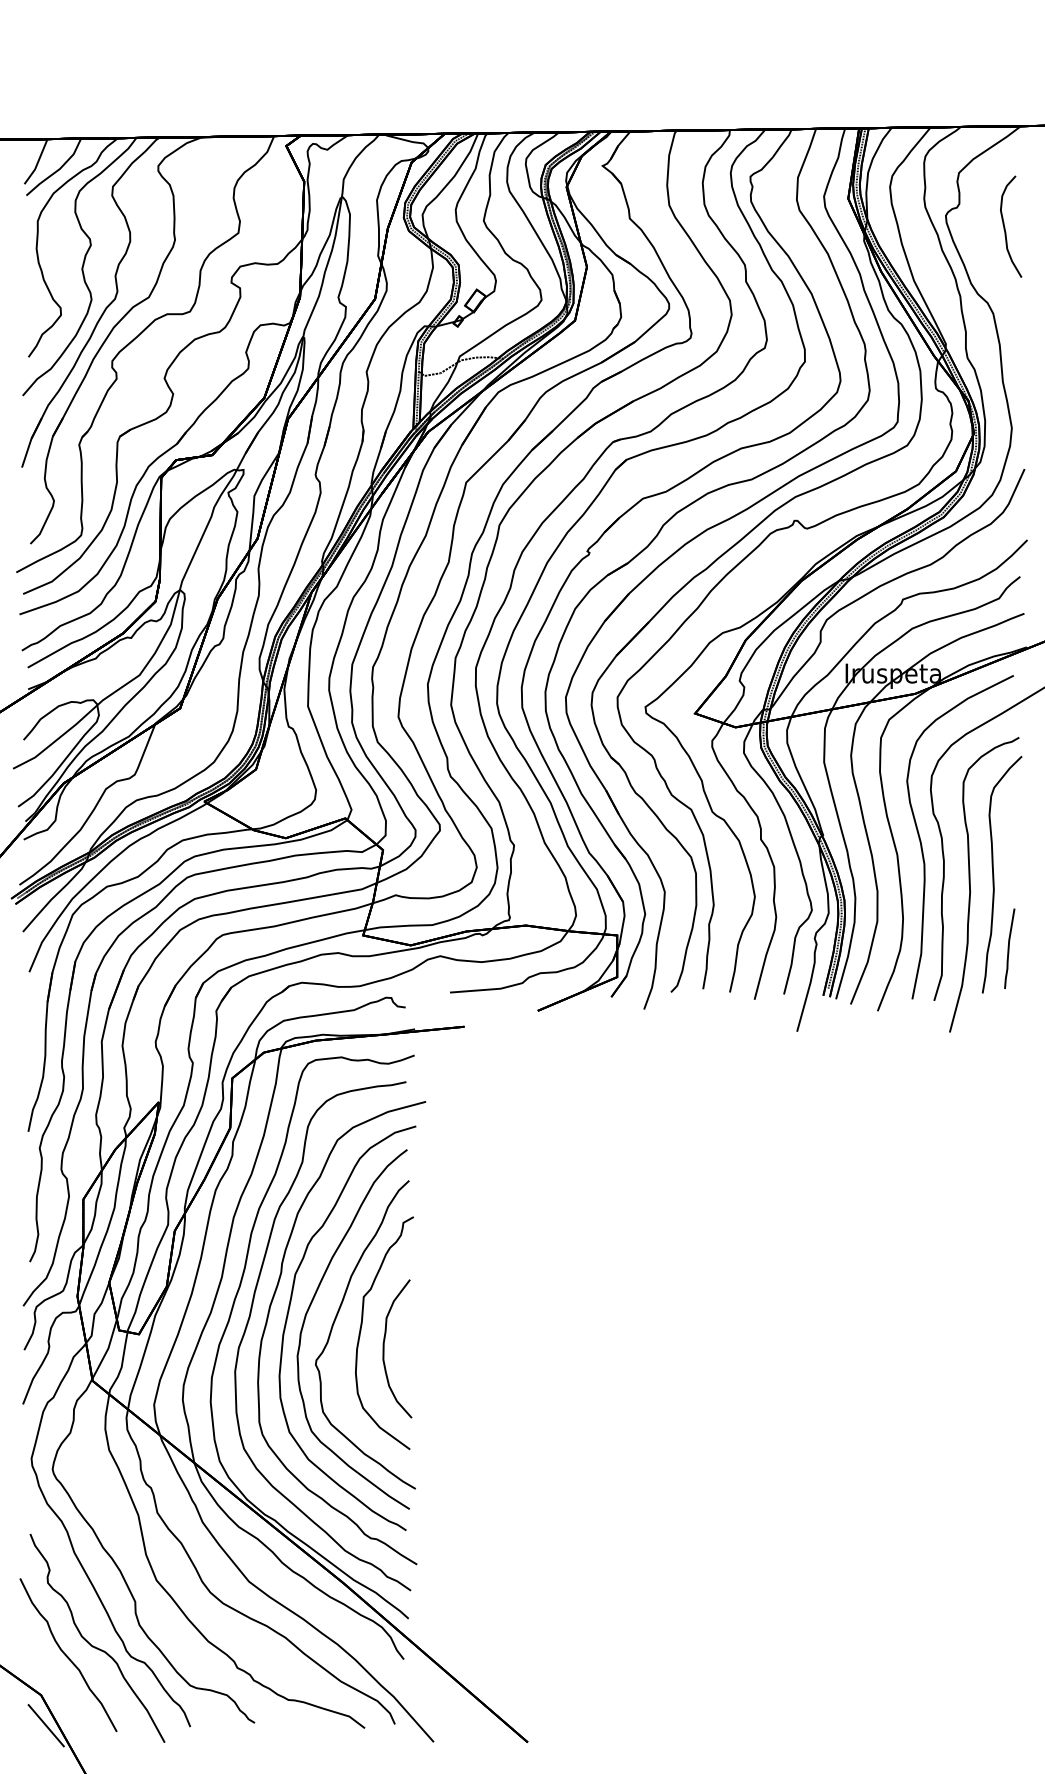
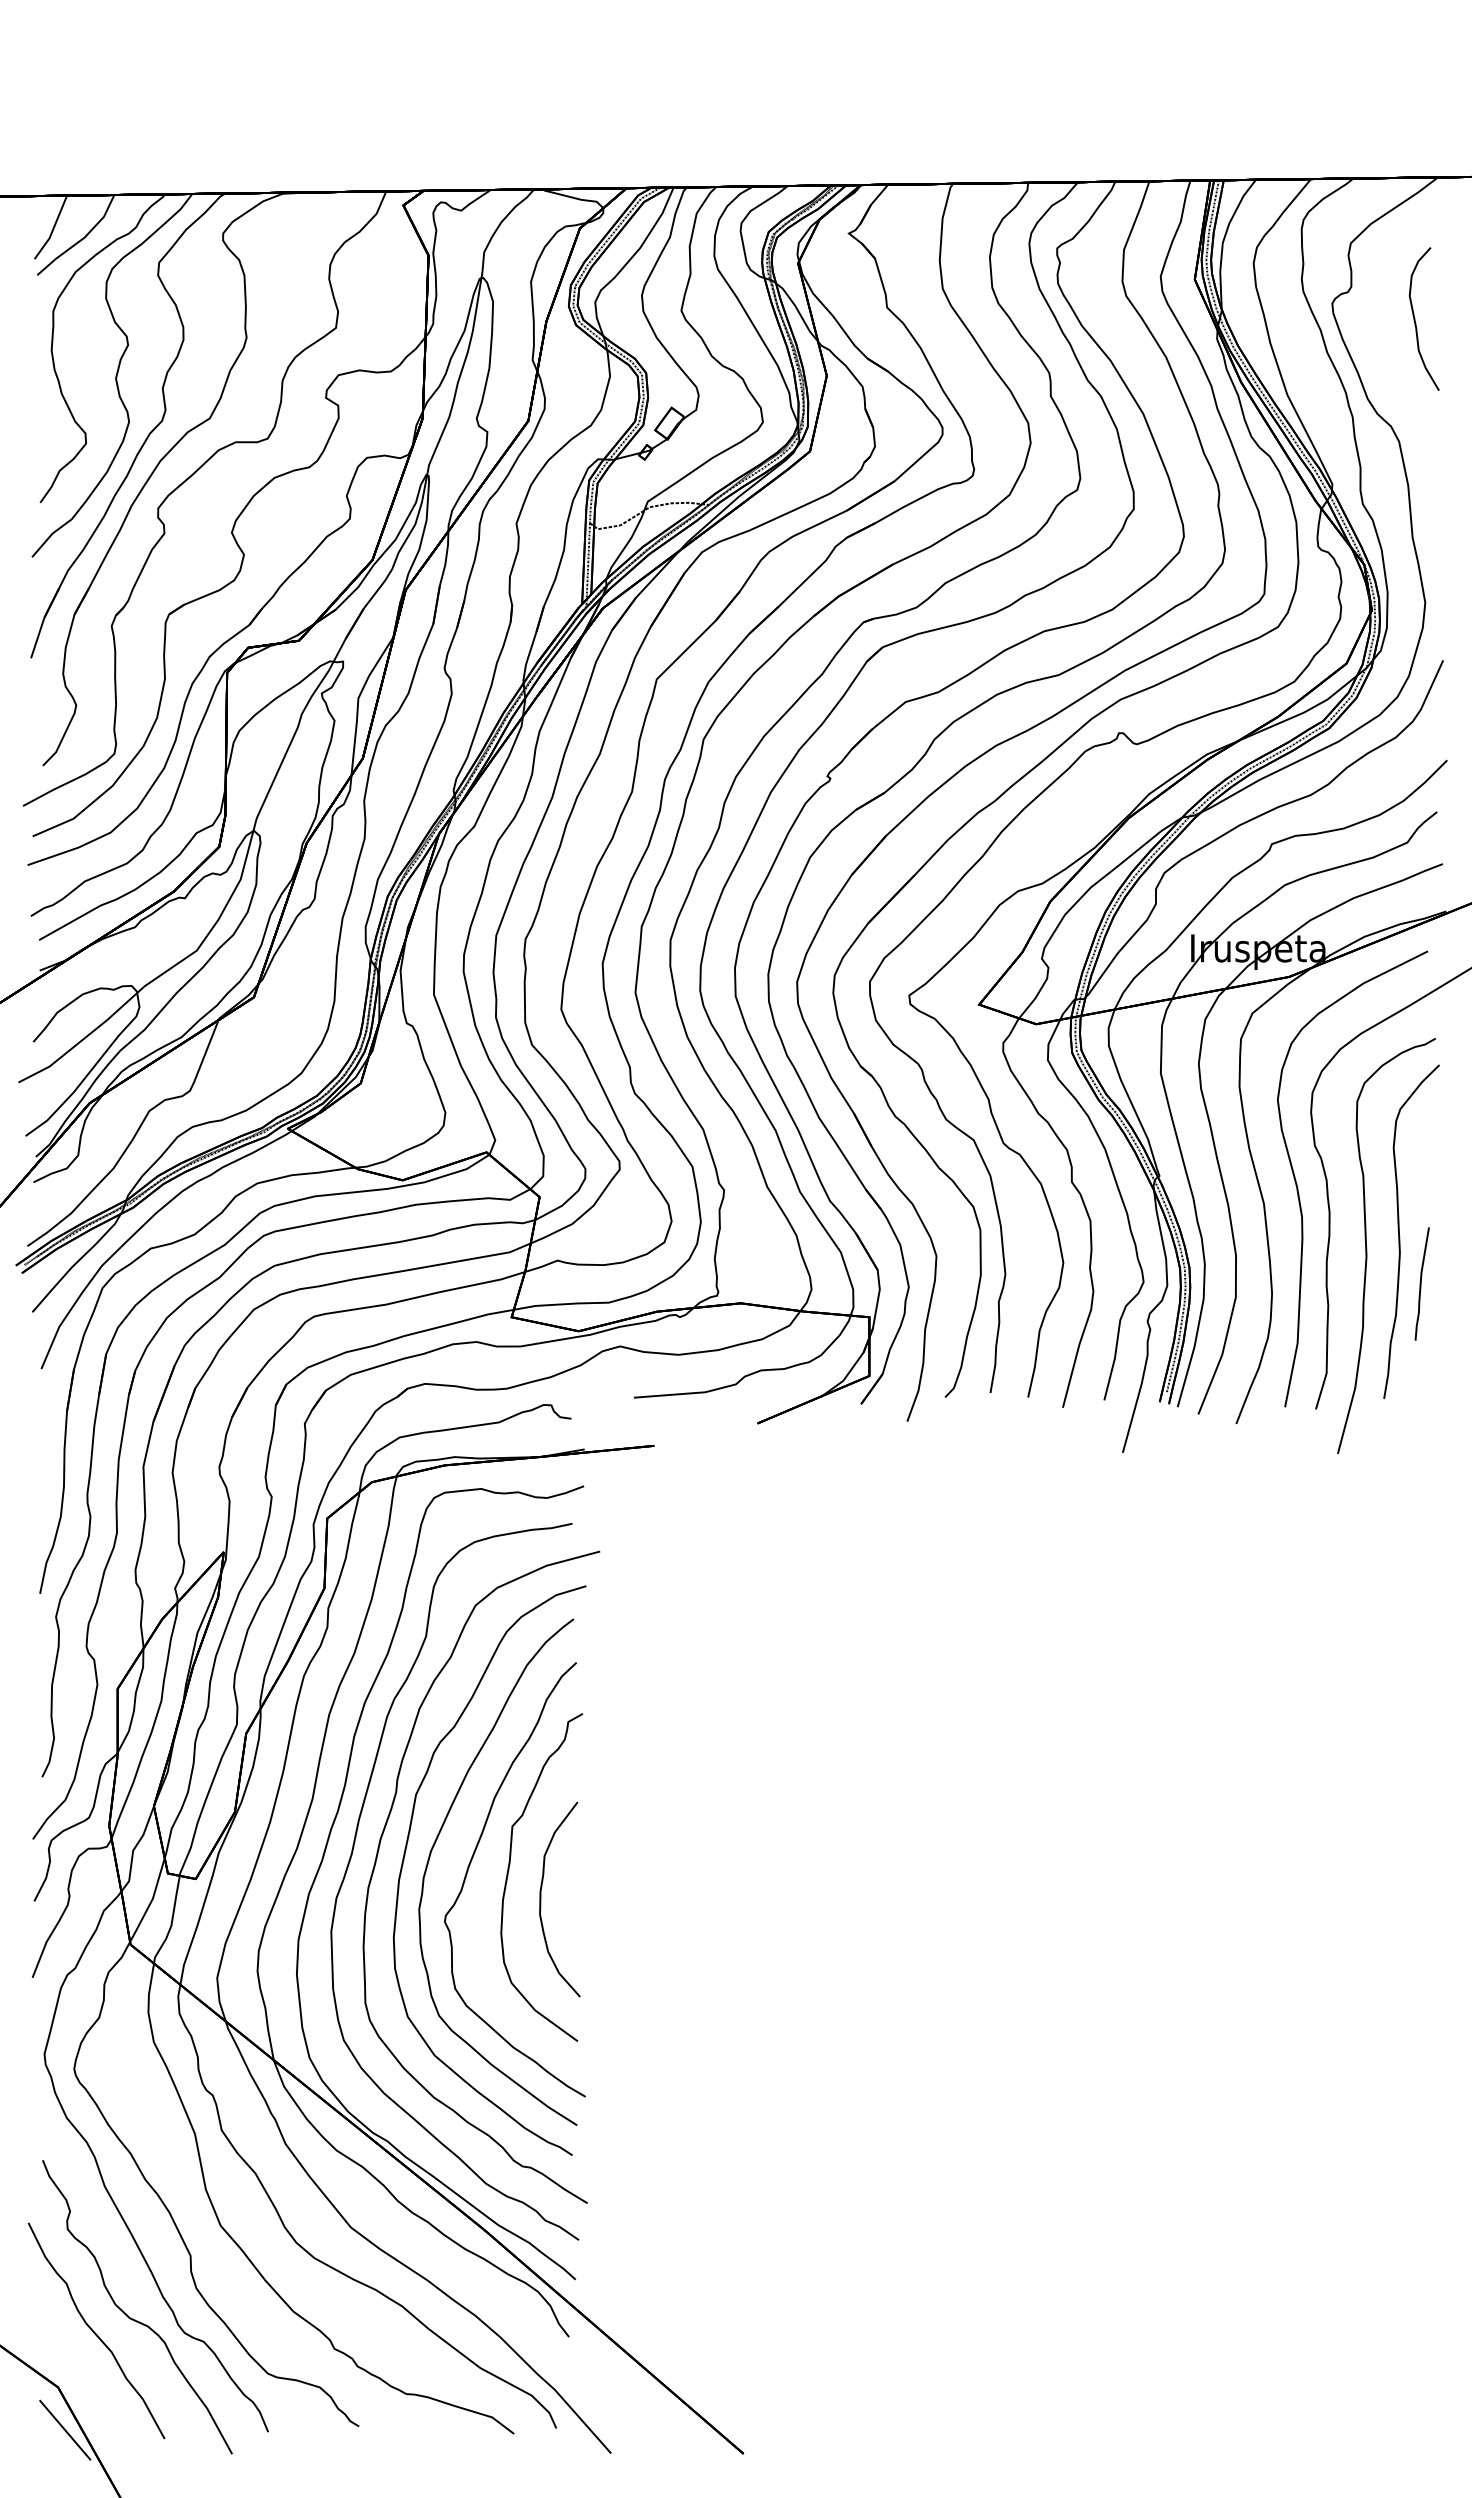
part: (1009, 948) -> (1421, 1283), moved

